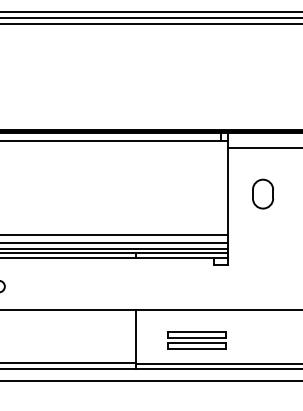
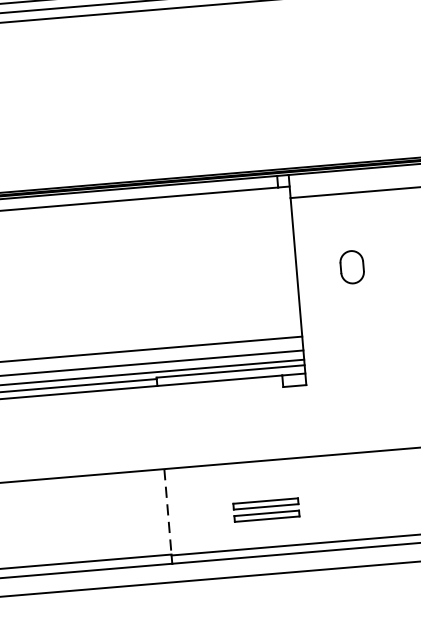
part: (262, 193) -> (351, 266), size x0.7
line: (135, 337) -> (167, 513), solid -> dashed
part: (196, 340) -> (265, 510), size x0.7

